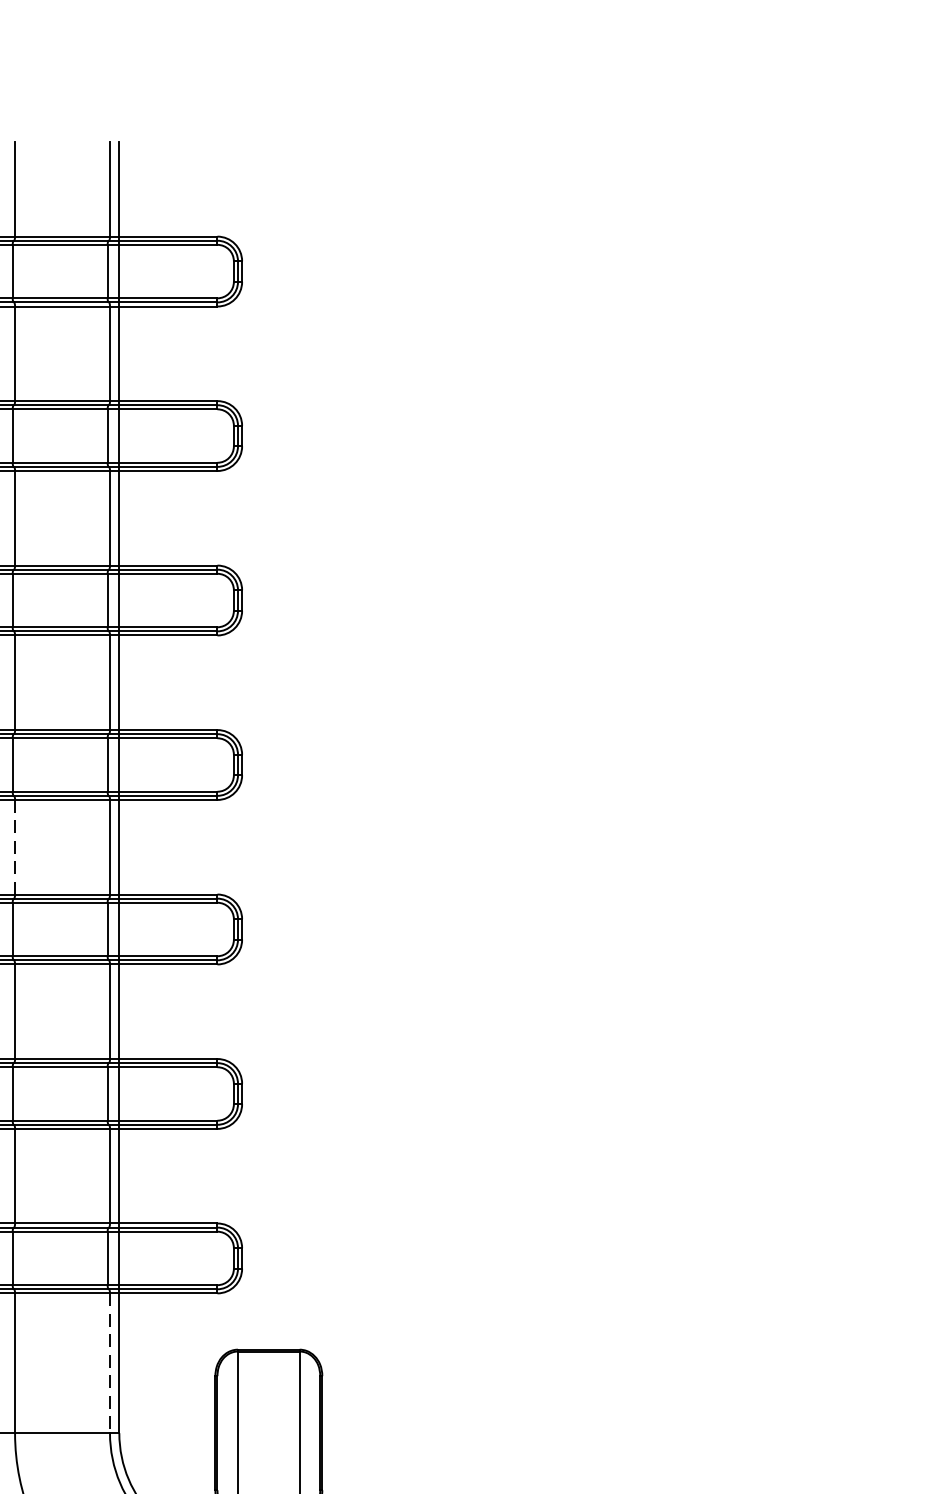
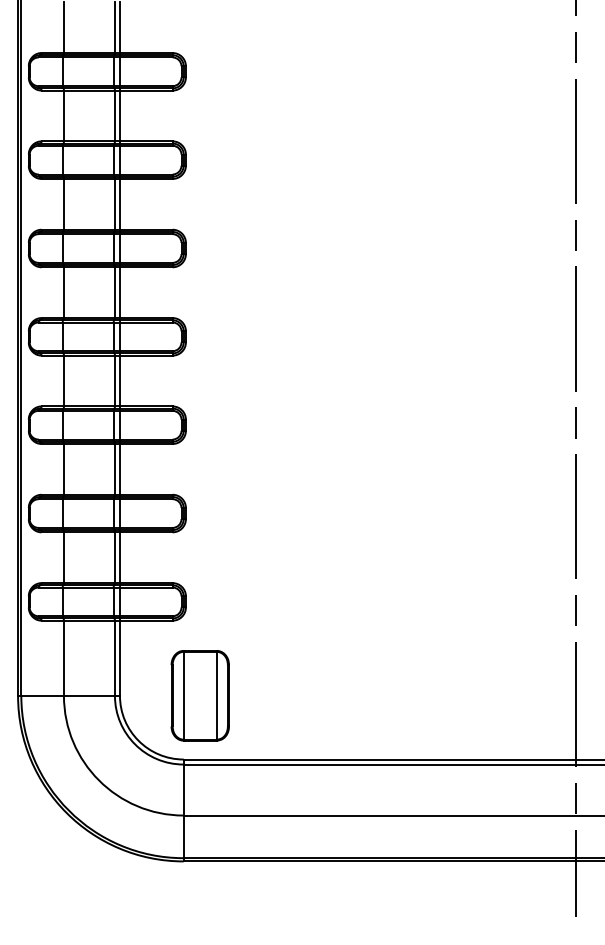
line: (14, 846) -> (63, 380), dashed -> solid
line: (109, 1363) -> (114, 658), dashed -> solid

